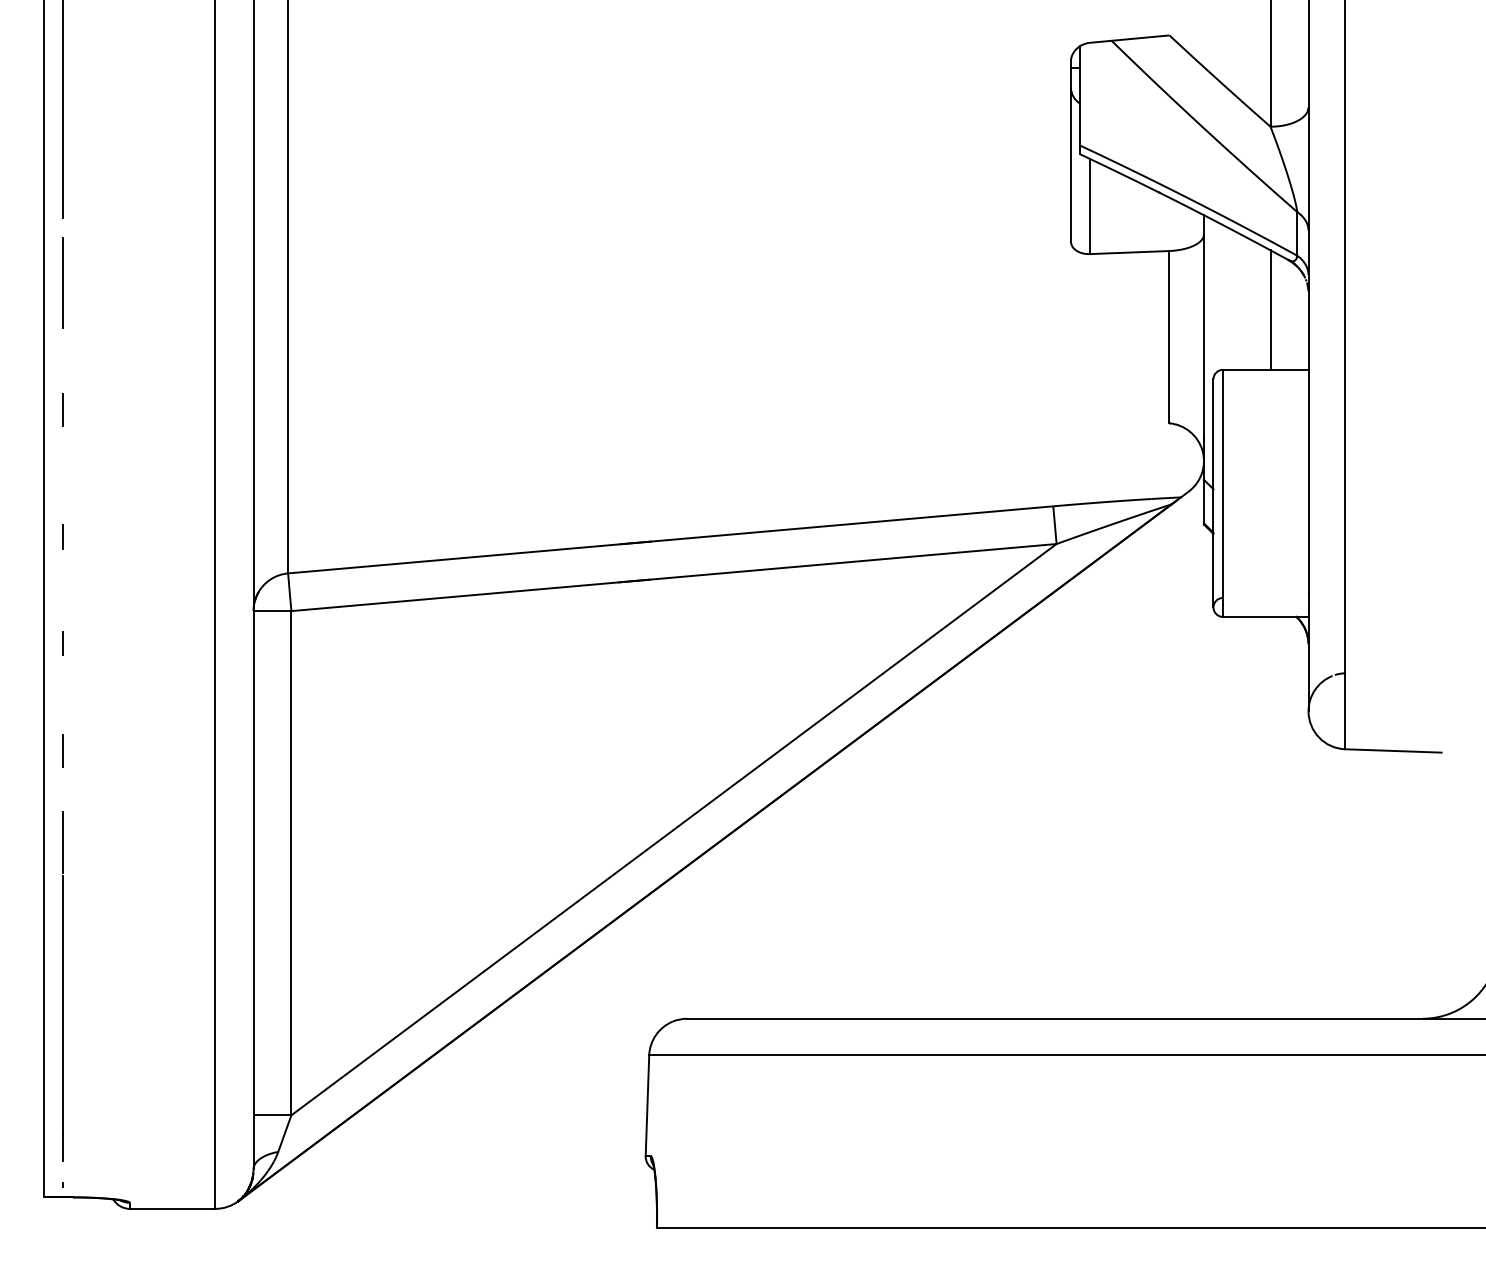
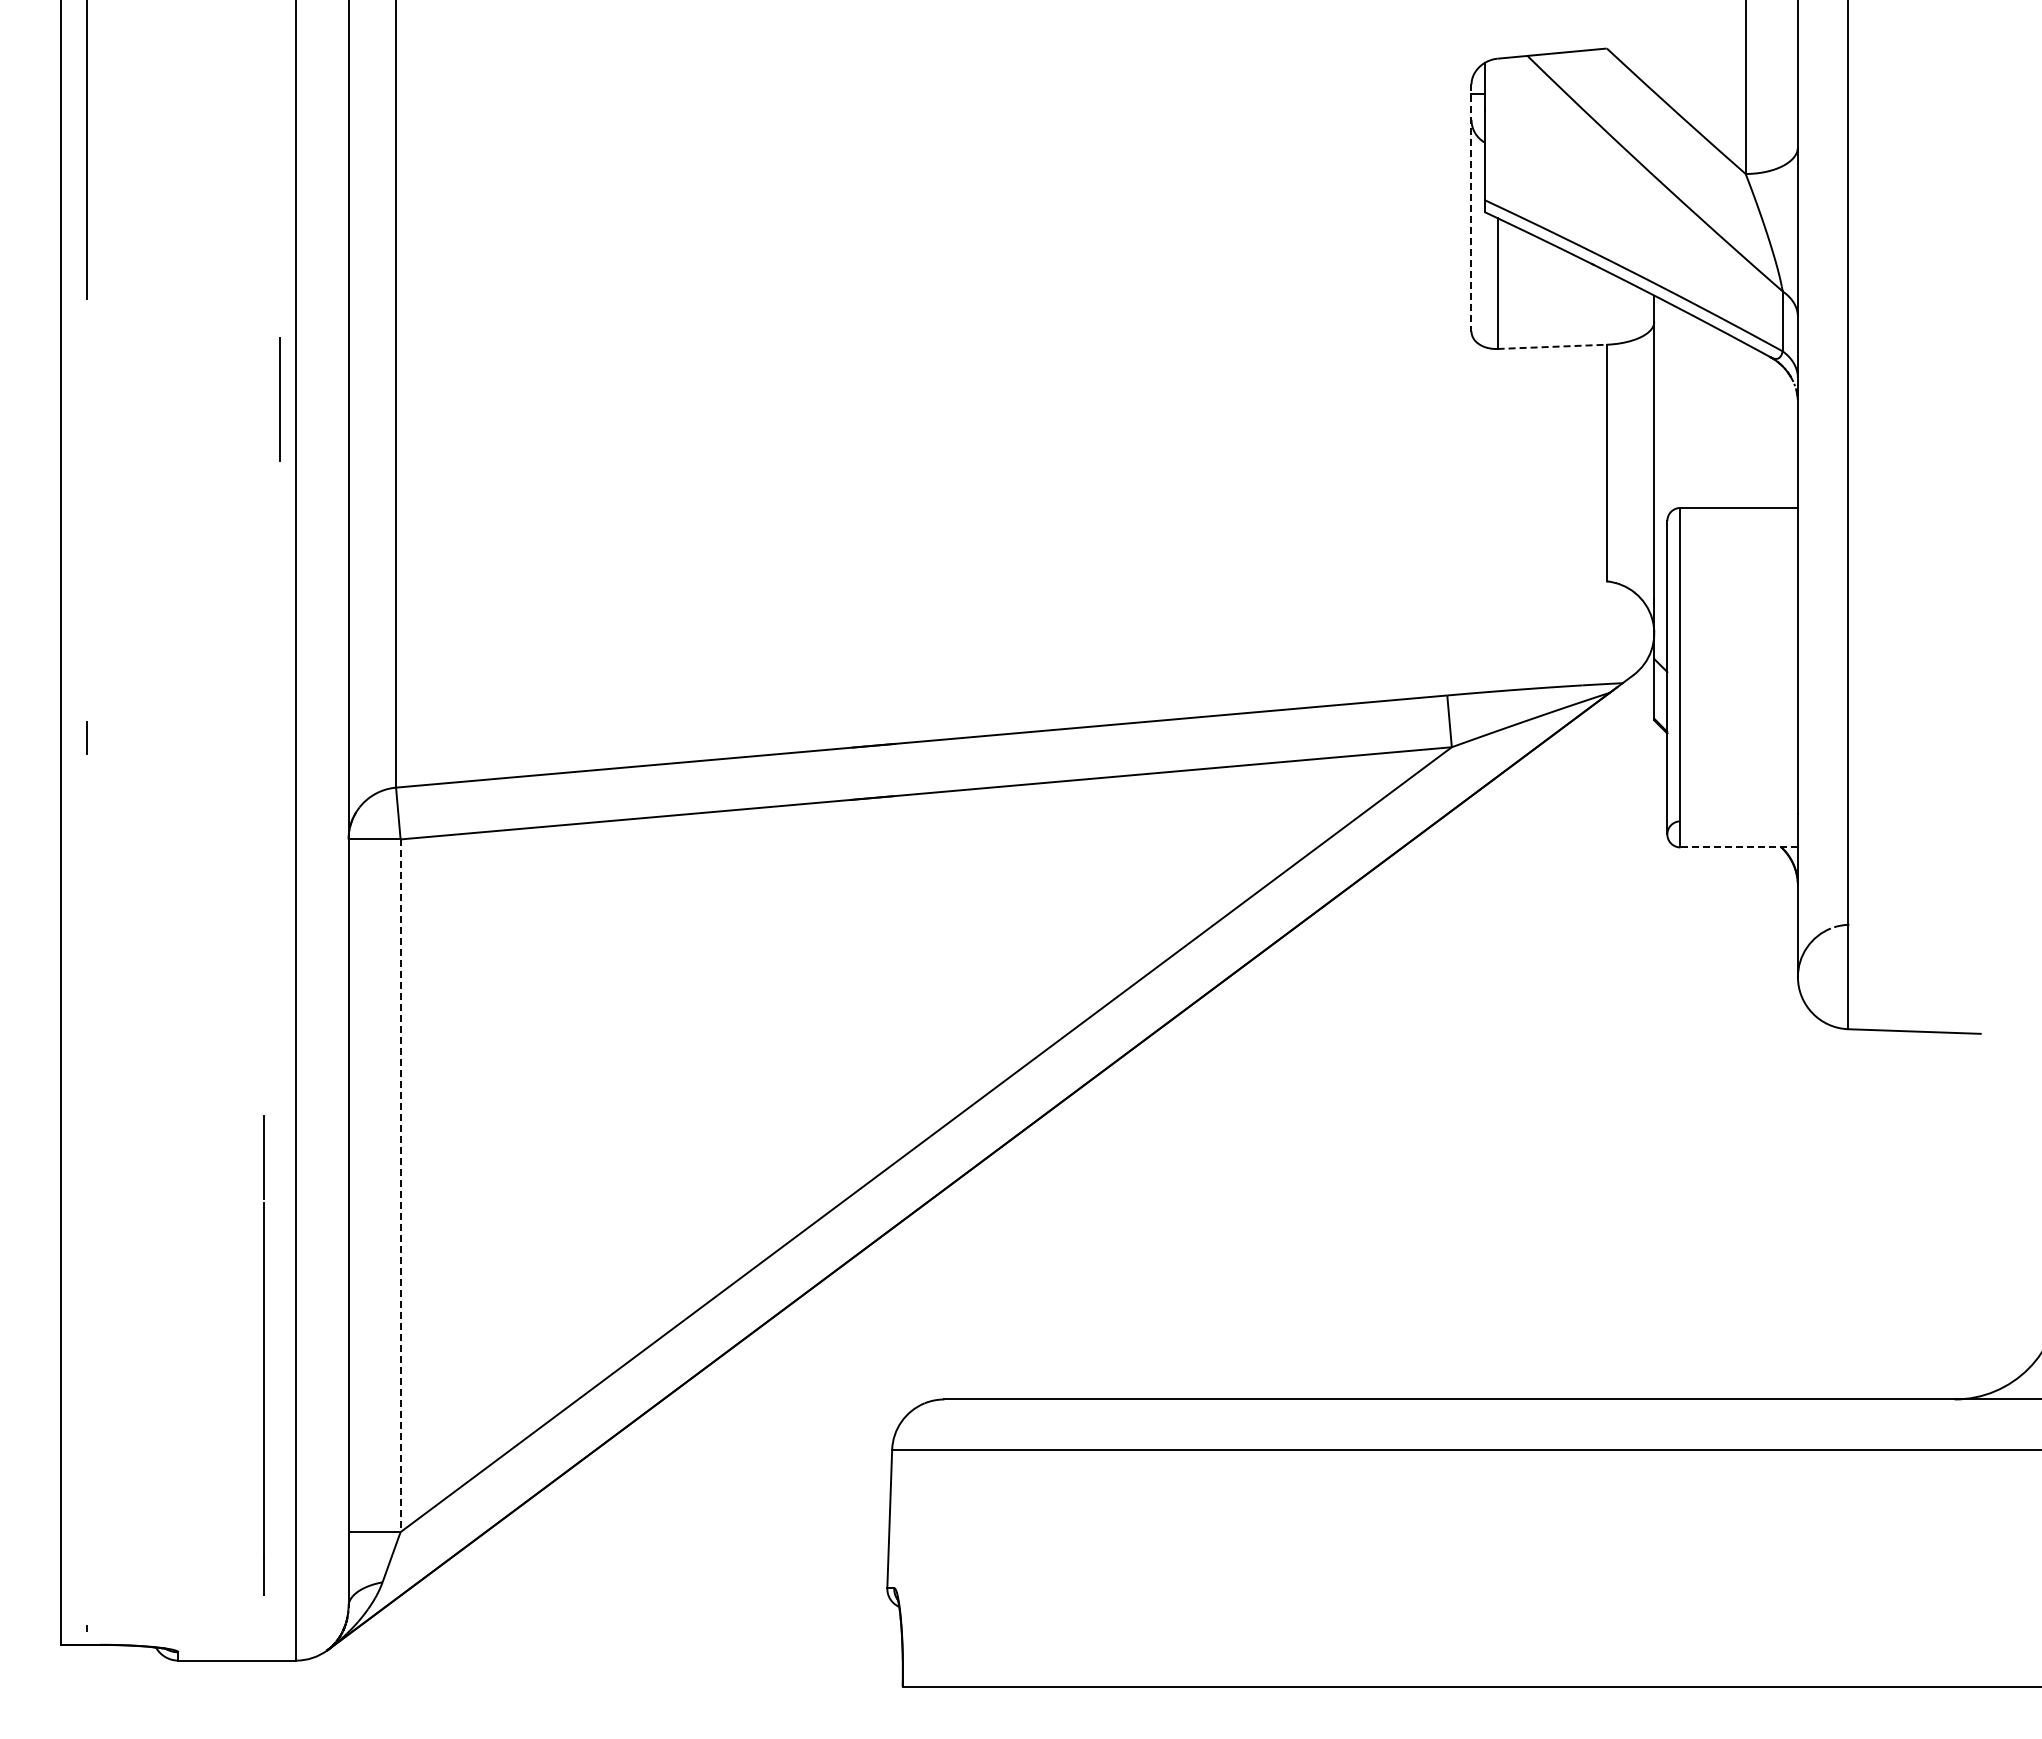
line: (1070, 151) -> (1471, 207), solid -> dashed
line: (1129, 252) -> (1552, 346), solid -> dashed
line: (62, 282) -> (279, 399), moved
line: (1270, 309) -> (1745, 425), removed
line: (62, 409) -> (86, 562), removed
line: (1265, 616) -> (1739, 847), solid -> dashed
line: (63, 643) -> (87, 884), removed
line: (63, 750) -> (87, 1031), removed
line: (291, 863) -> (400, 1186), solid -> dashed
line: (62, 986) -> (263, 1355), moved

